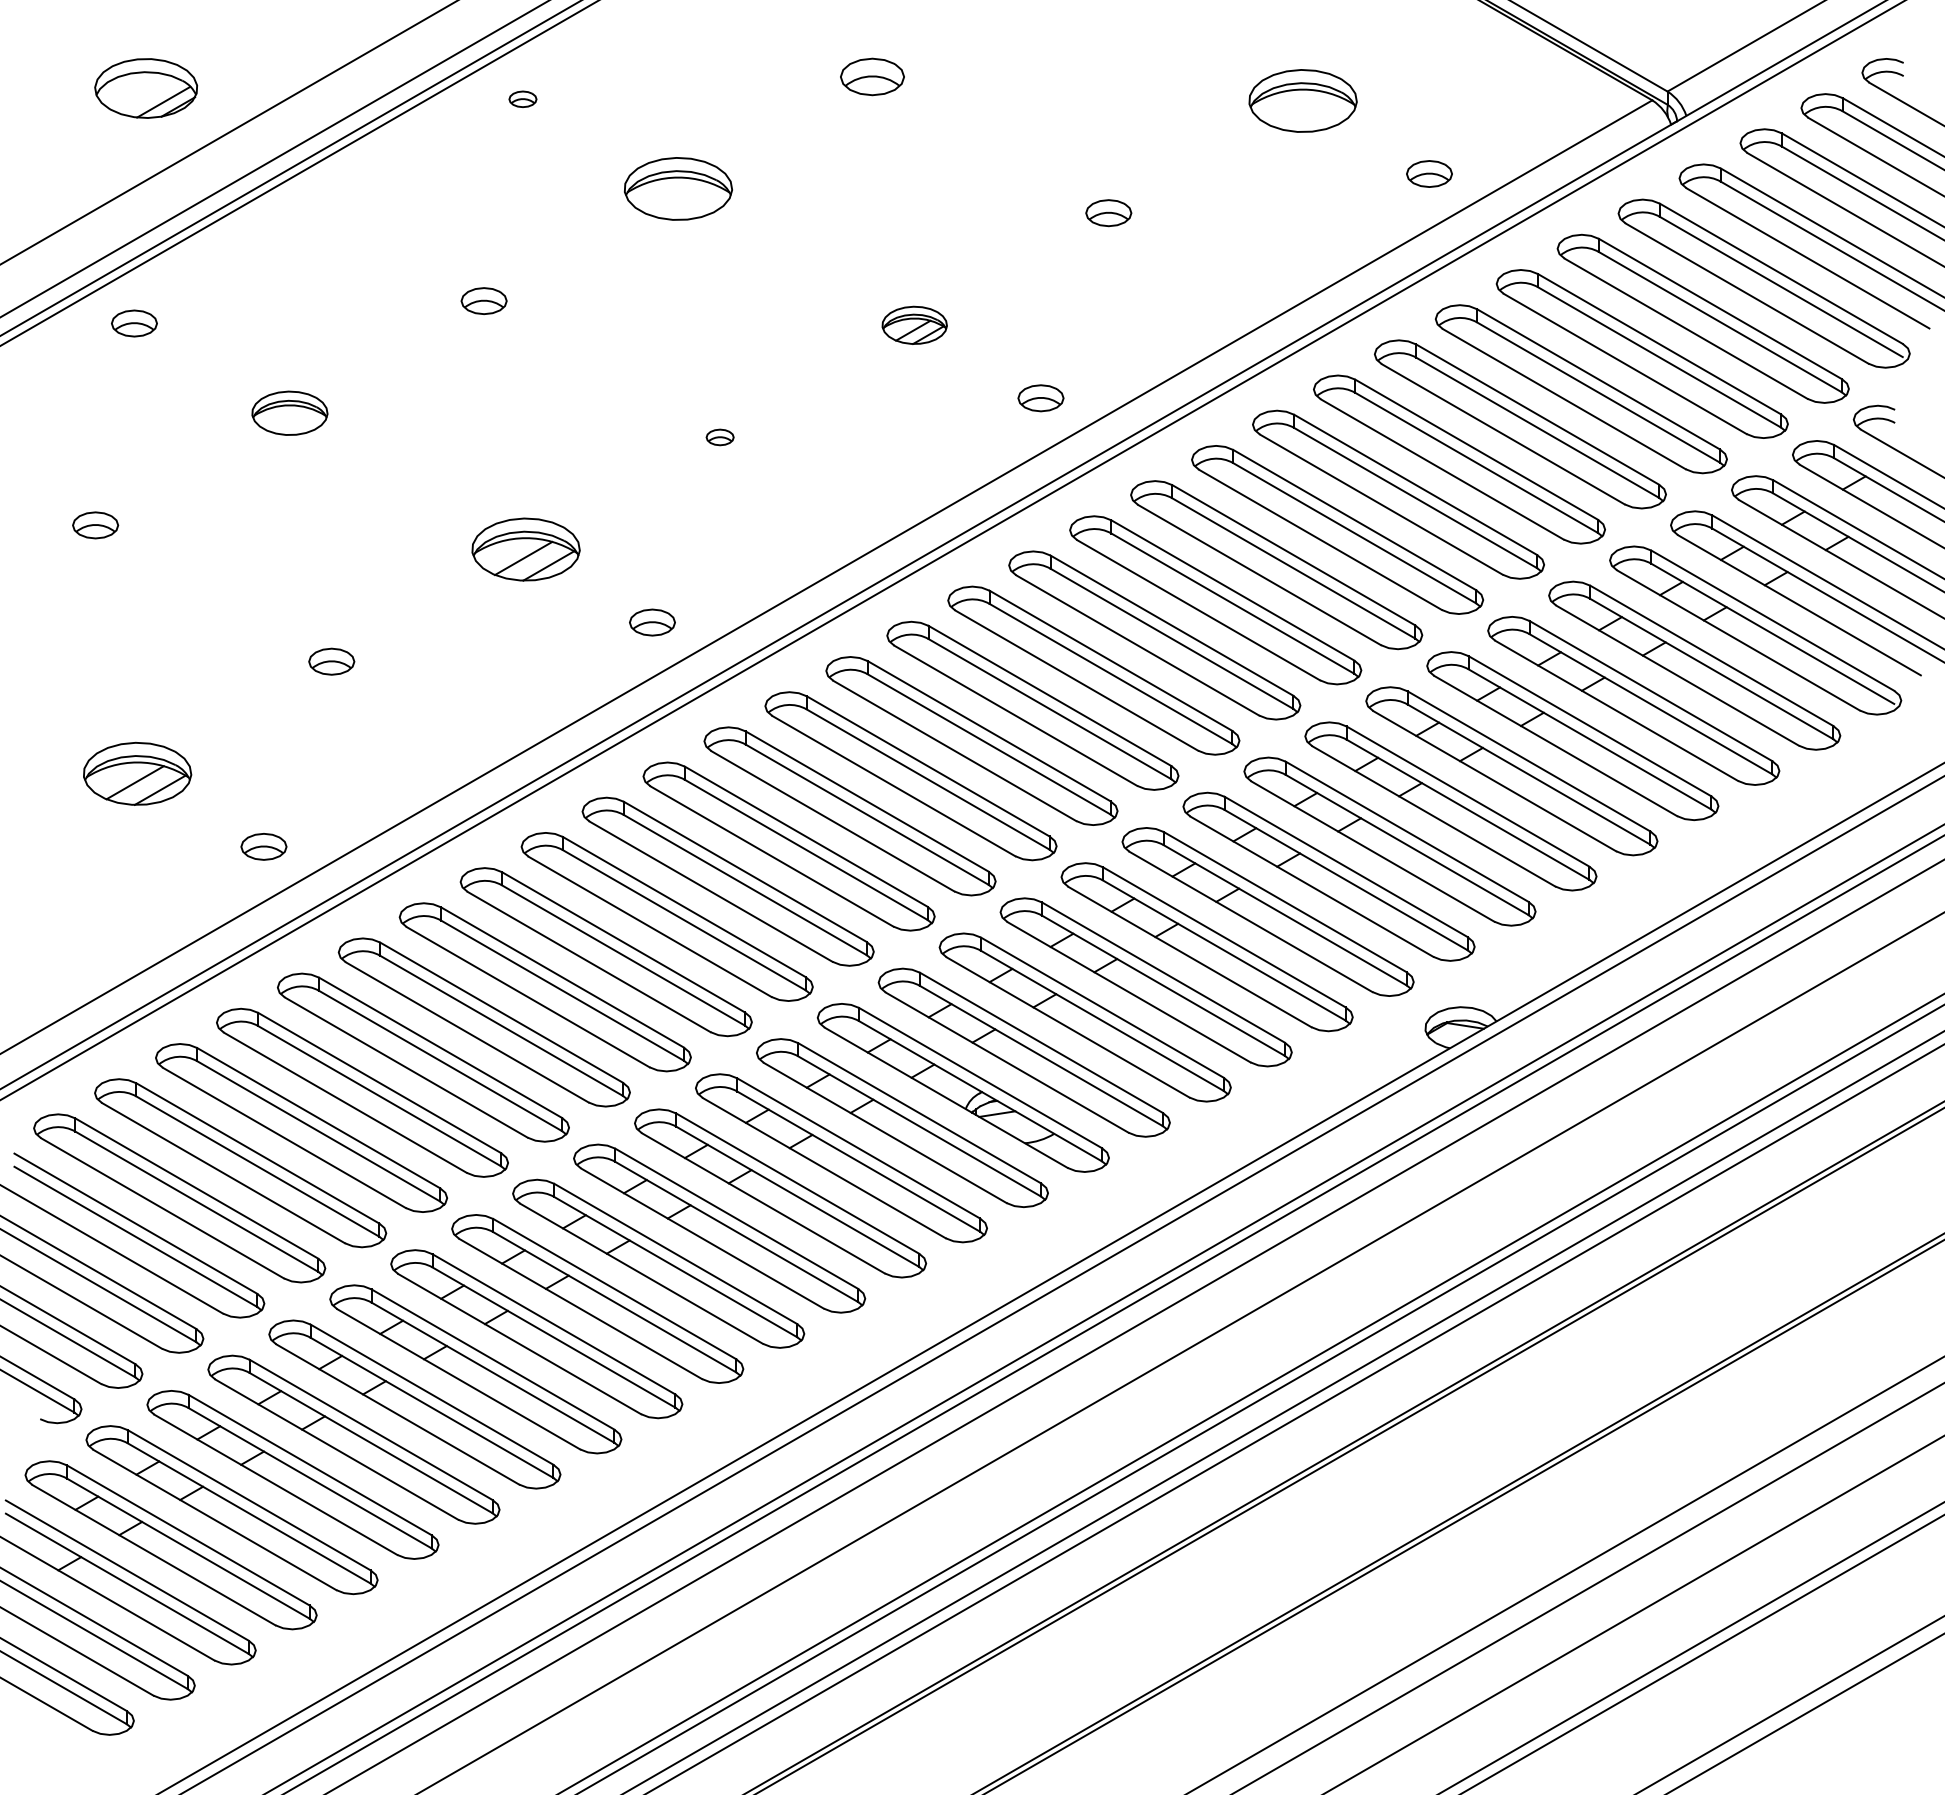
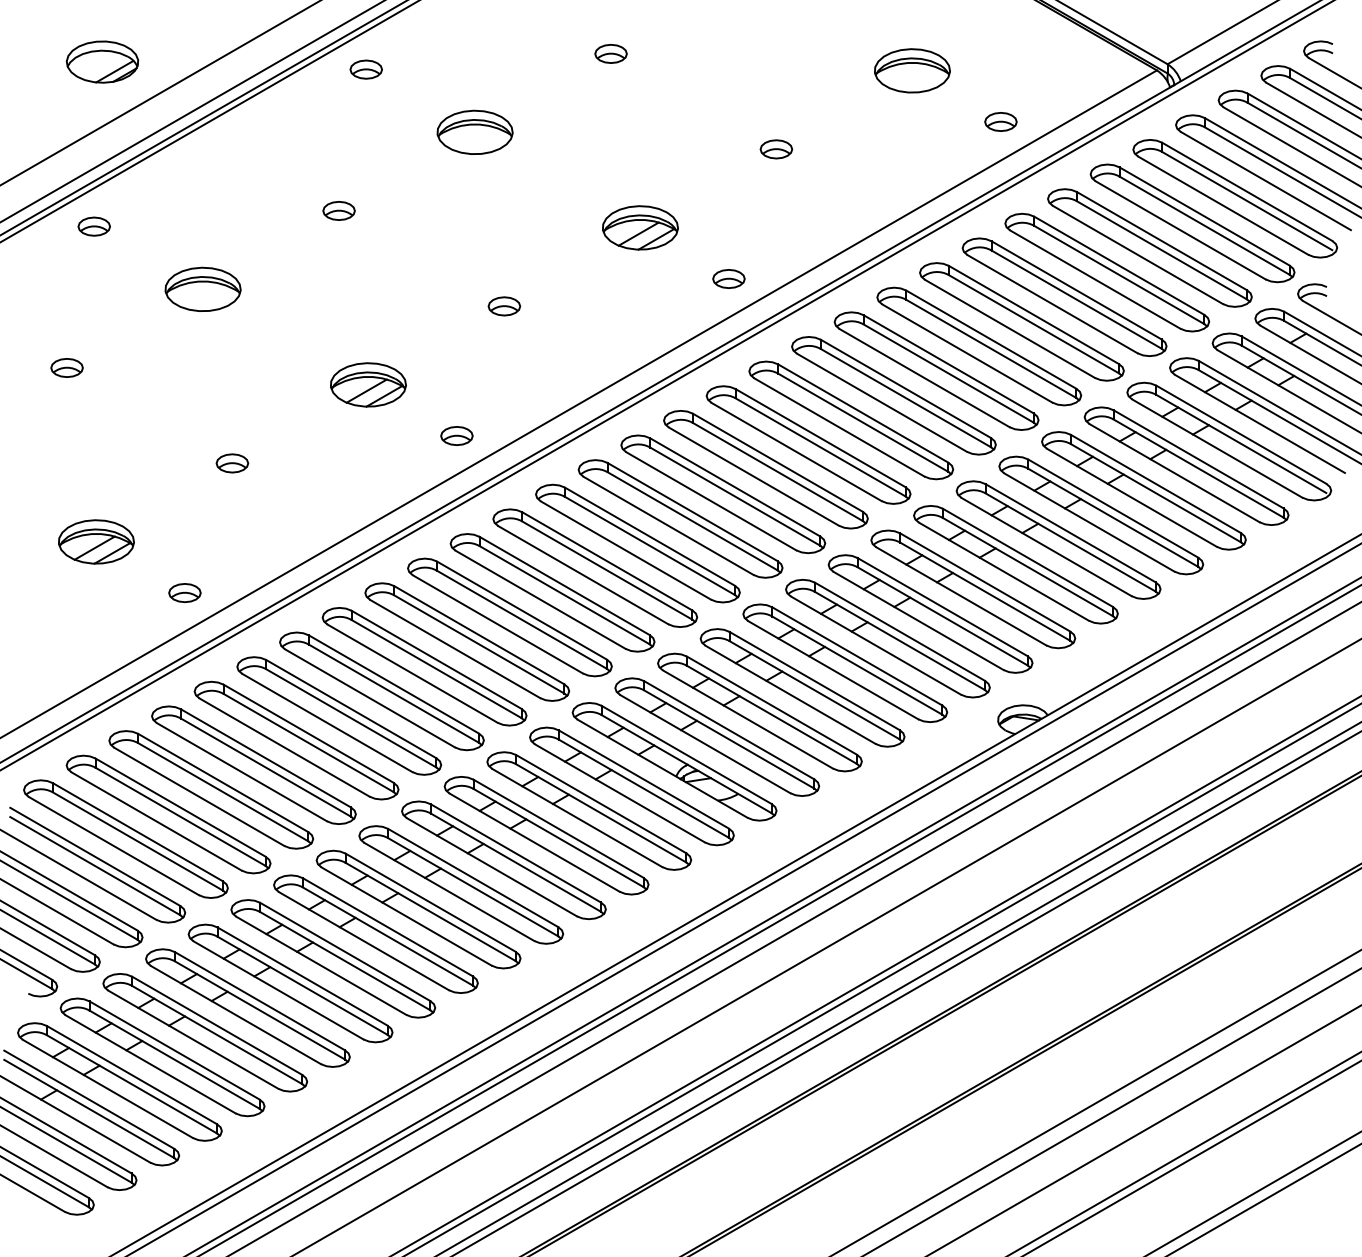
part: (872, 76) -> (610, 53), size x0.71
part: (522, 99) -> (365, 69), size x1.67
part: (914, 325) -> (640, 228), size x1.67
part: (289, 413) -> (202, 289), size x1.43
part: (719, 437) -> (503, 306), size x1.67

